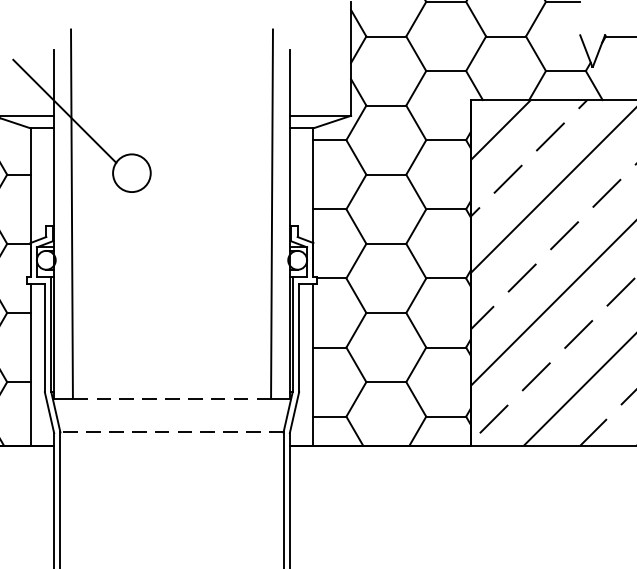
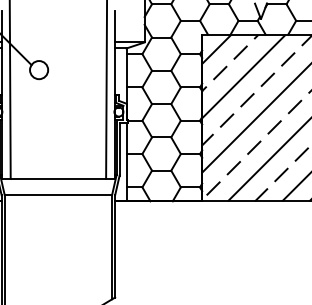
line: (172, 398) -> (58, 178), dashed -> solid
line: (172, 431) -> (58, 194), dashed -> solid

